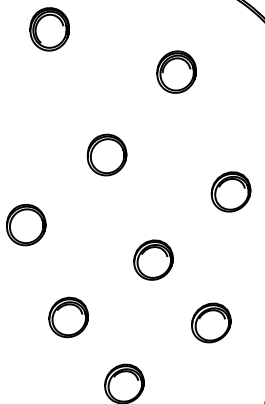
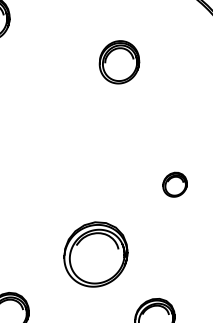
part: (106, 154) -> (47, 146), removed
part: (230, 191) -> (174, 184), size x0.6
part: (153, 259) -> (95, 253), size x1.6

